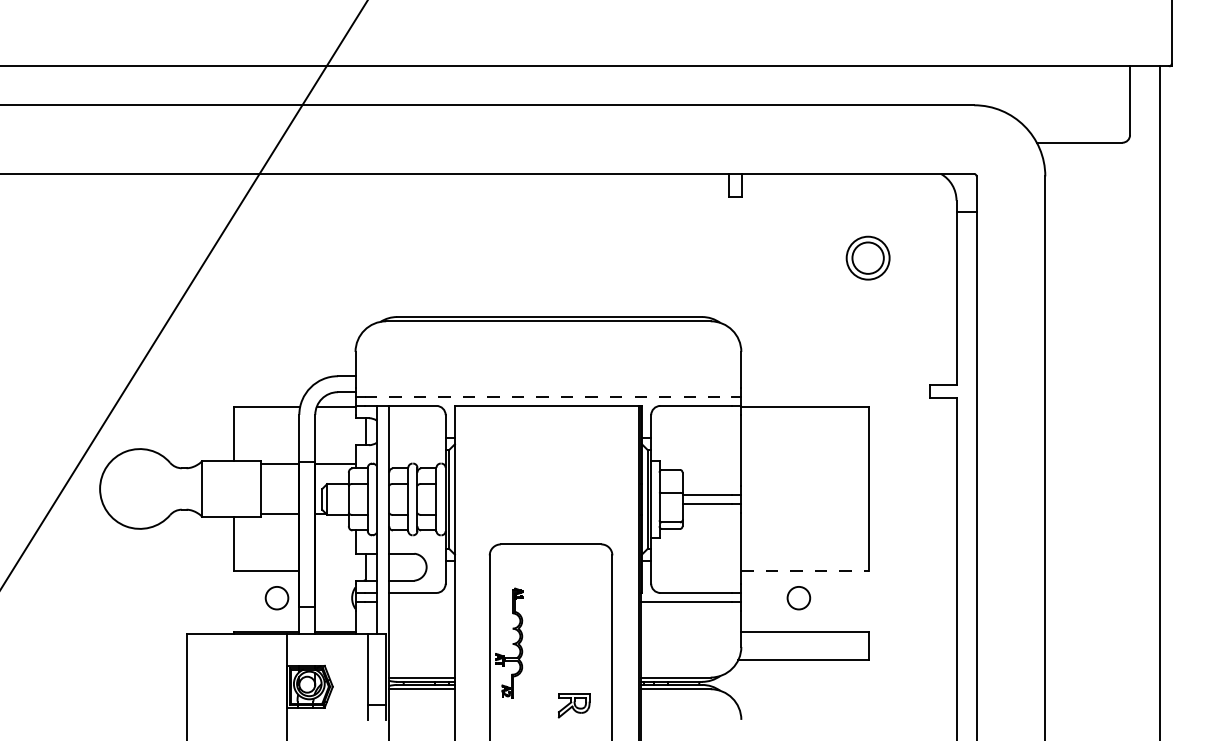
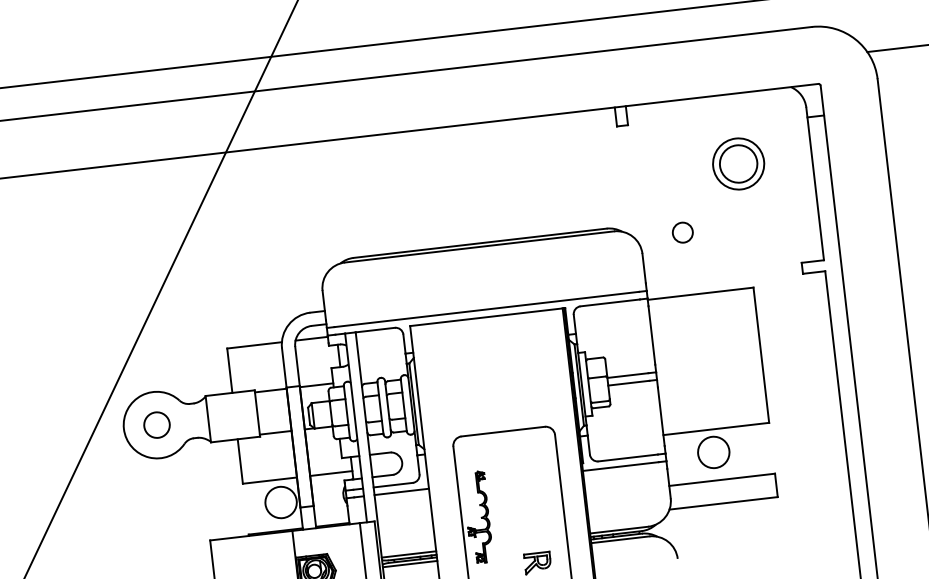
part: (867, 257) -> (737, 163), size x1.43
circle: (792, 332) -> (682, 232), added
line: (548, 396) -> (486, 309), dashed -> solid
circle: (139, 488) -> (156, 424), added
line: (340, 570) -> (331, 473), added
line: (805, 570) -> (716, 428), dashed -> solid
circle: (276, 597) -> (280, 502), size x1.67
circle: (798, 597) -> (713, 451), size x1.67
line: (421, 602) -> (401, 492), added

